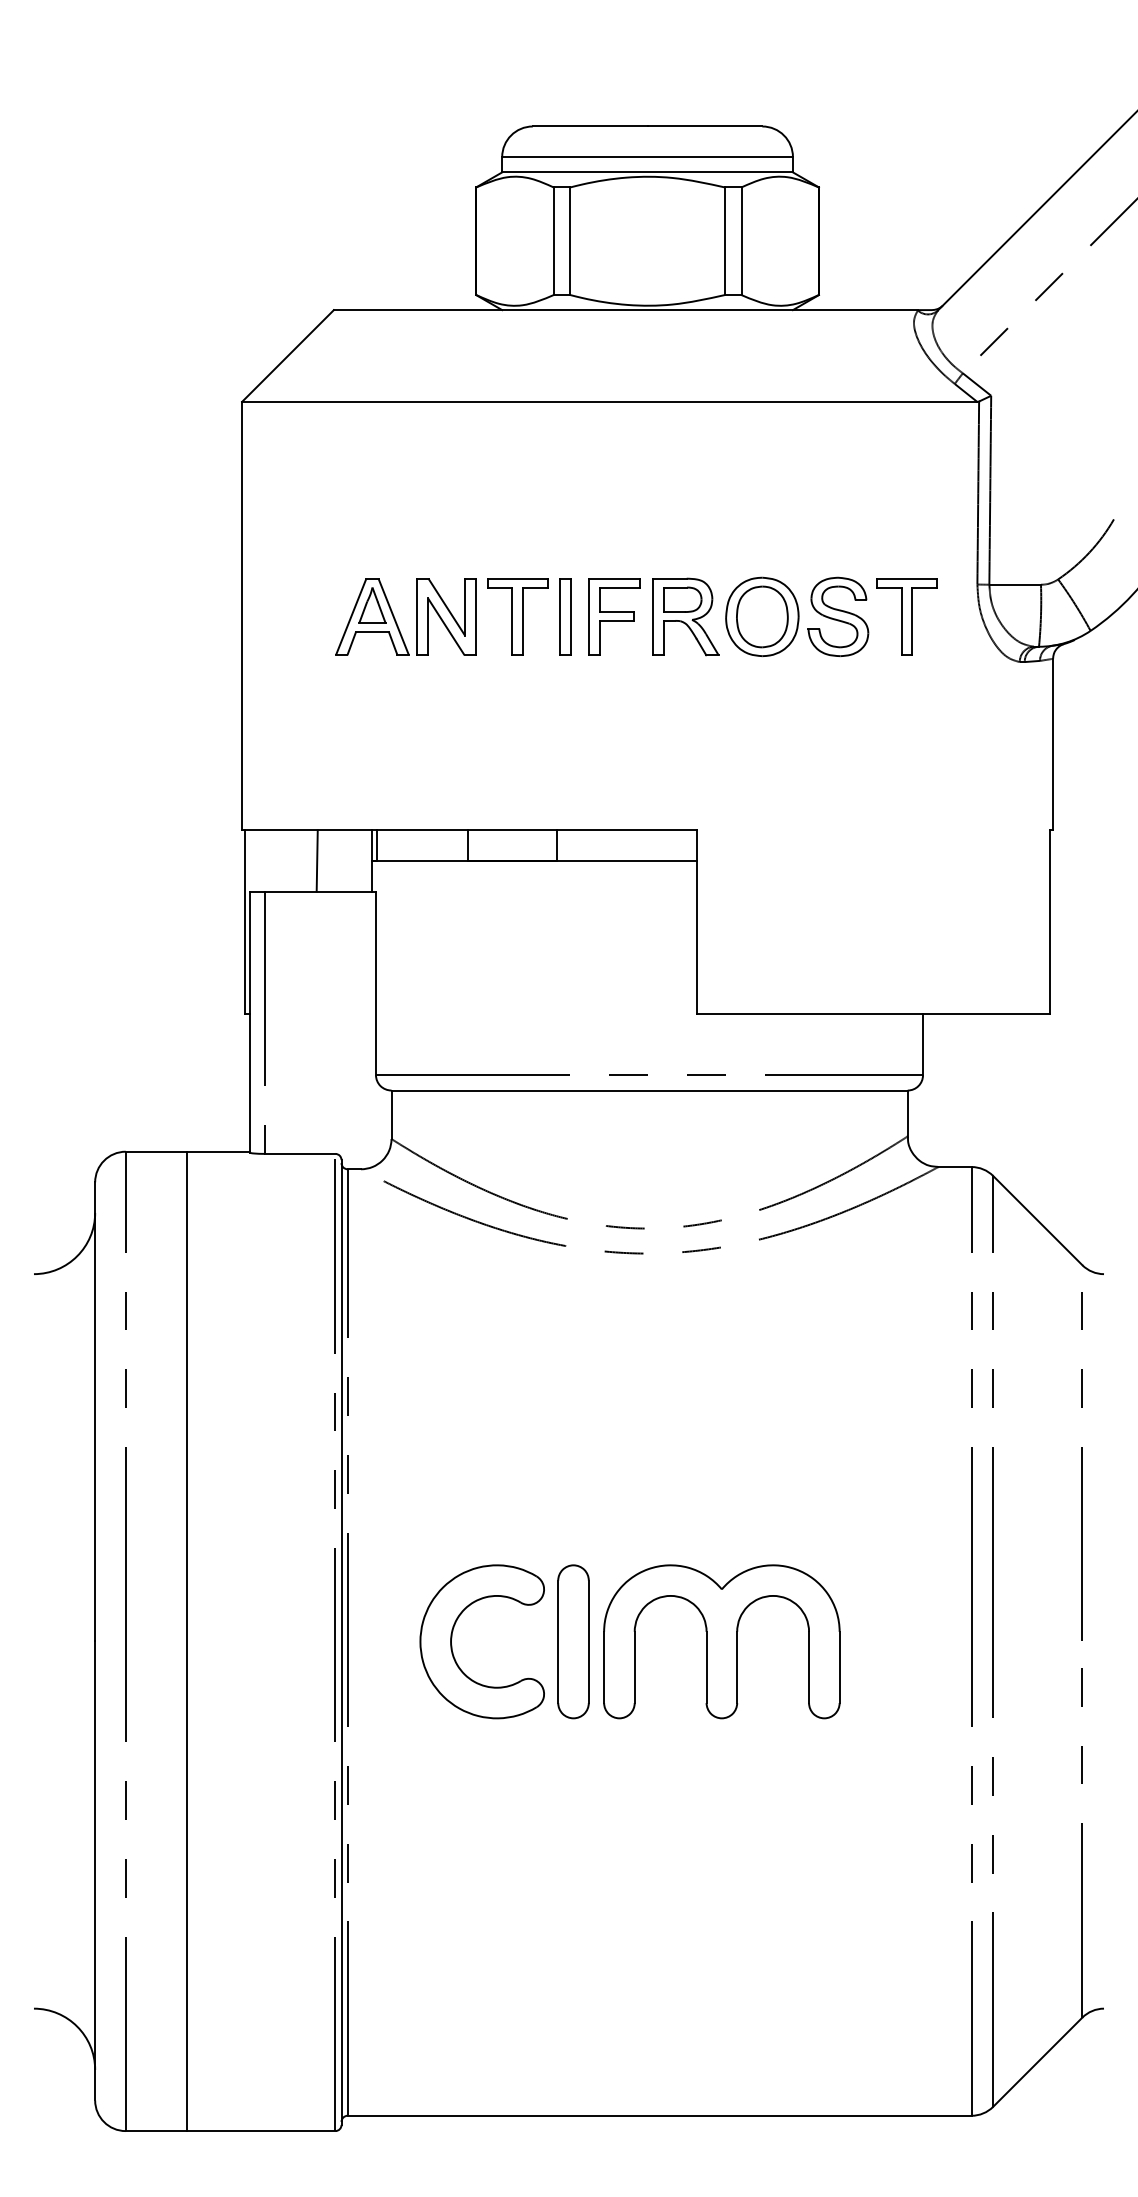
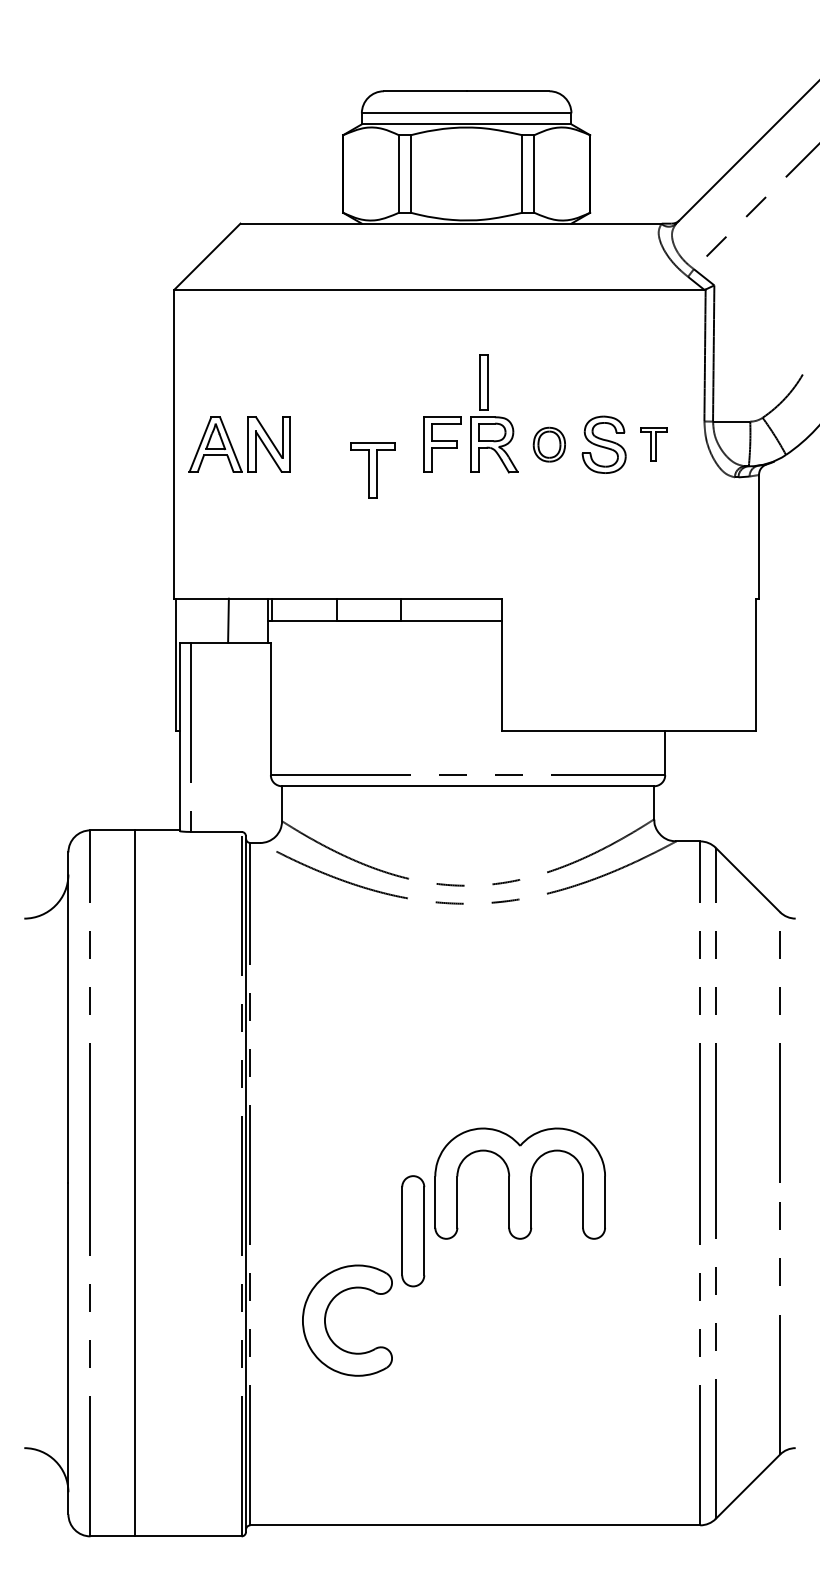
part: (517, 616) -> (372, 470), moved
part: (565, 616) -> (483, 381), moved
part: (762, 616) -> (549, 444), size x0.6
part: (906, 616) -> (653, 444), size x0.6
part: (396, 620) -> (233, 447), moved
part: (452, 1638) -> (326, 1318), moved
part: (573, 1641) -> (413, 1231), moved

